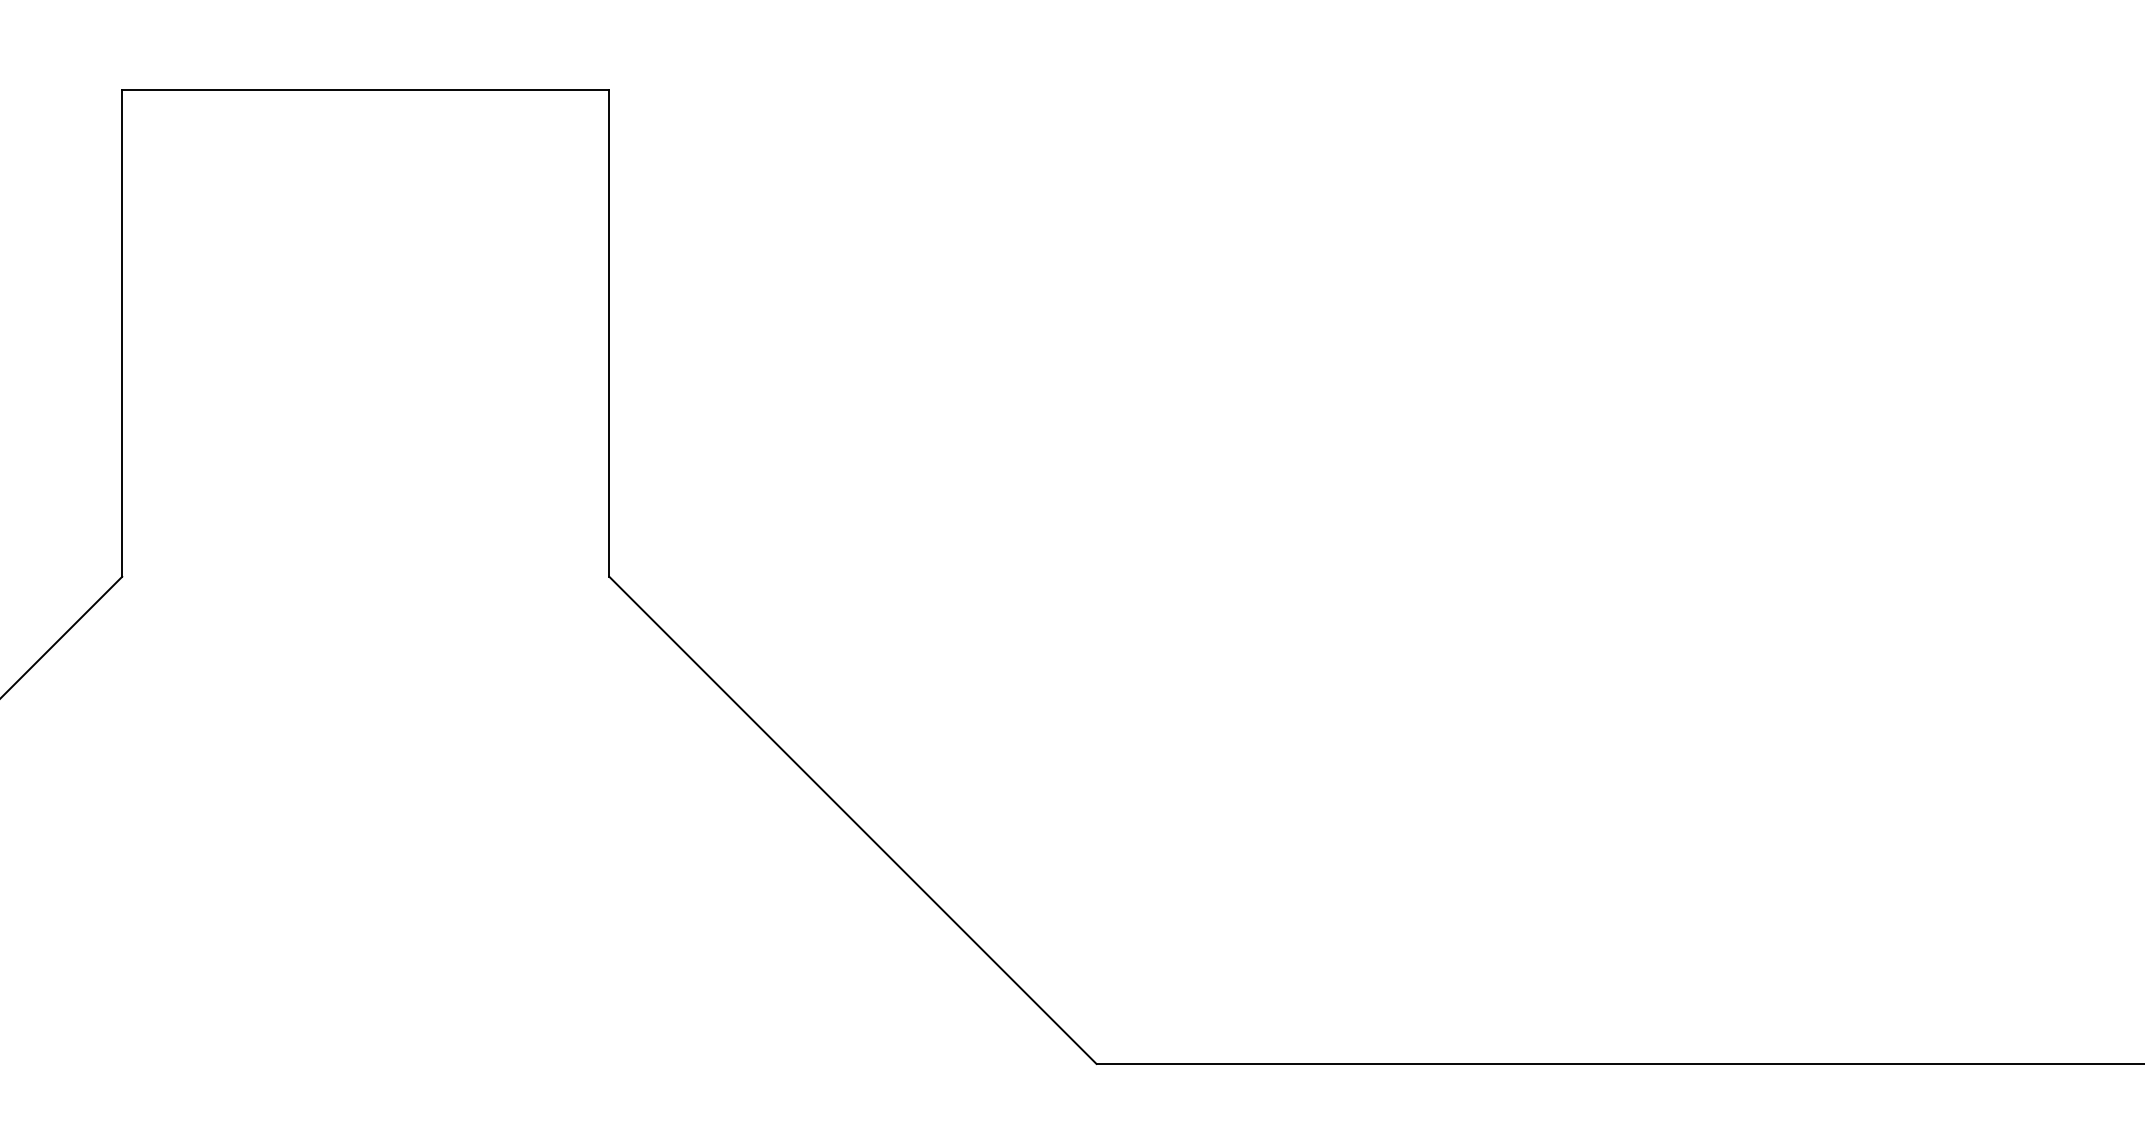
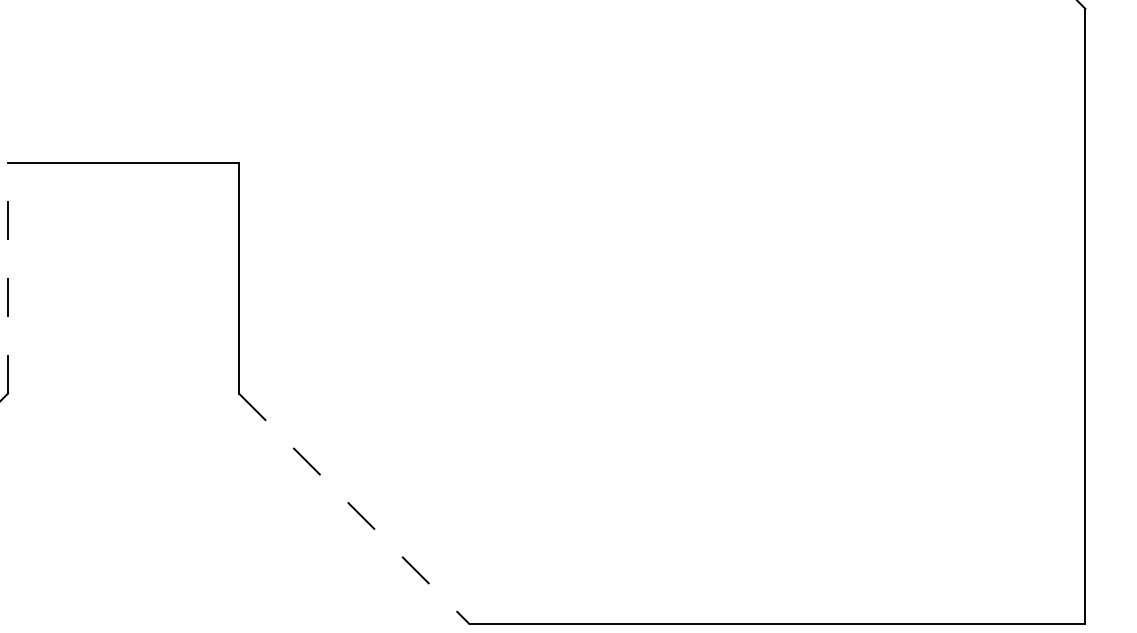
line: (123, 331) -> (8, 277), solid -> dashed
line: (853, 821) -> (354, 509), solid -> dashed

